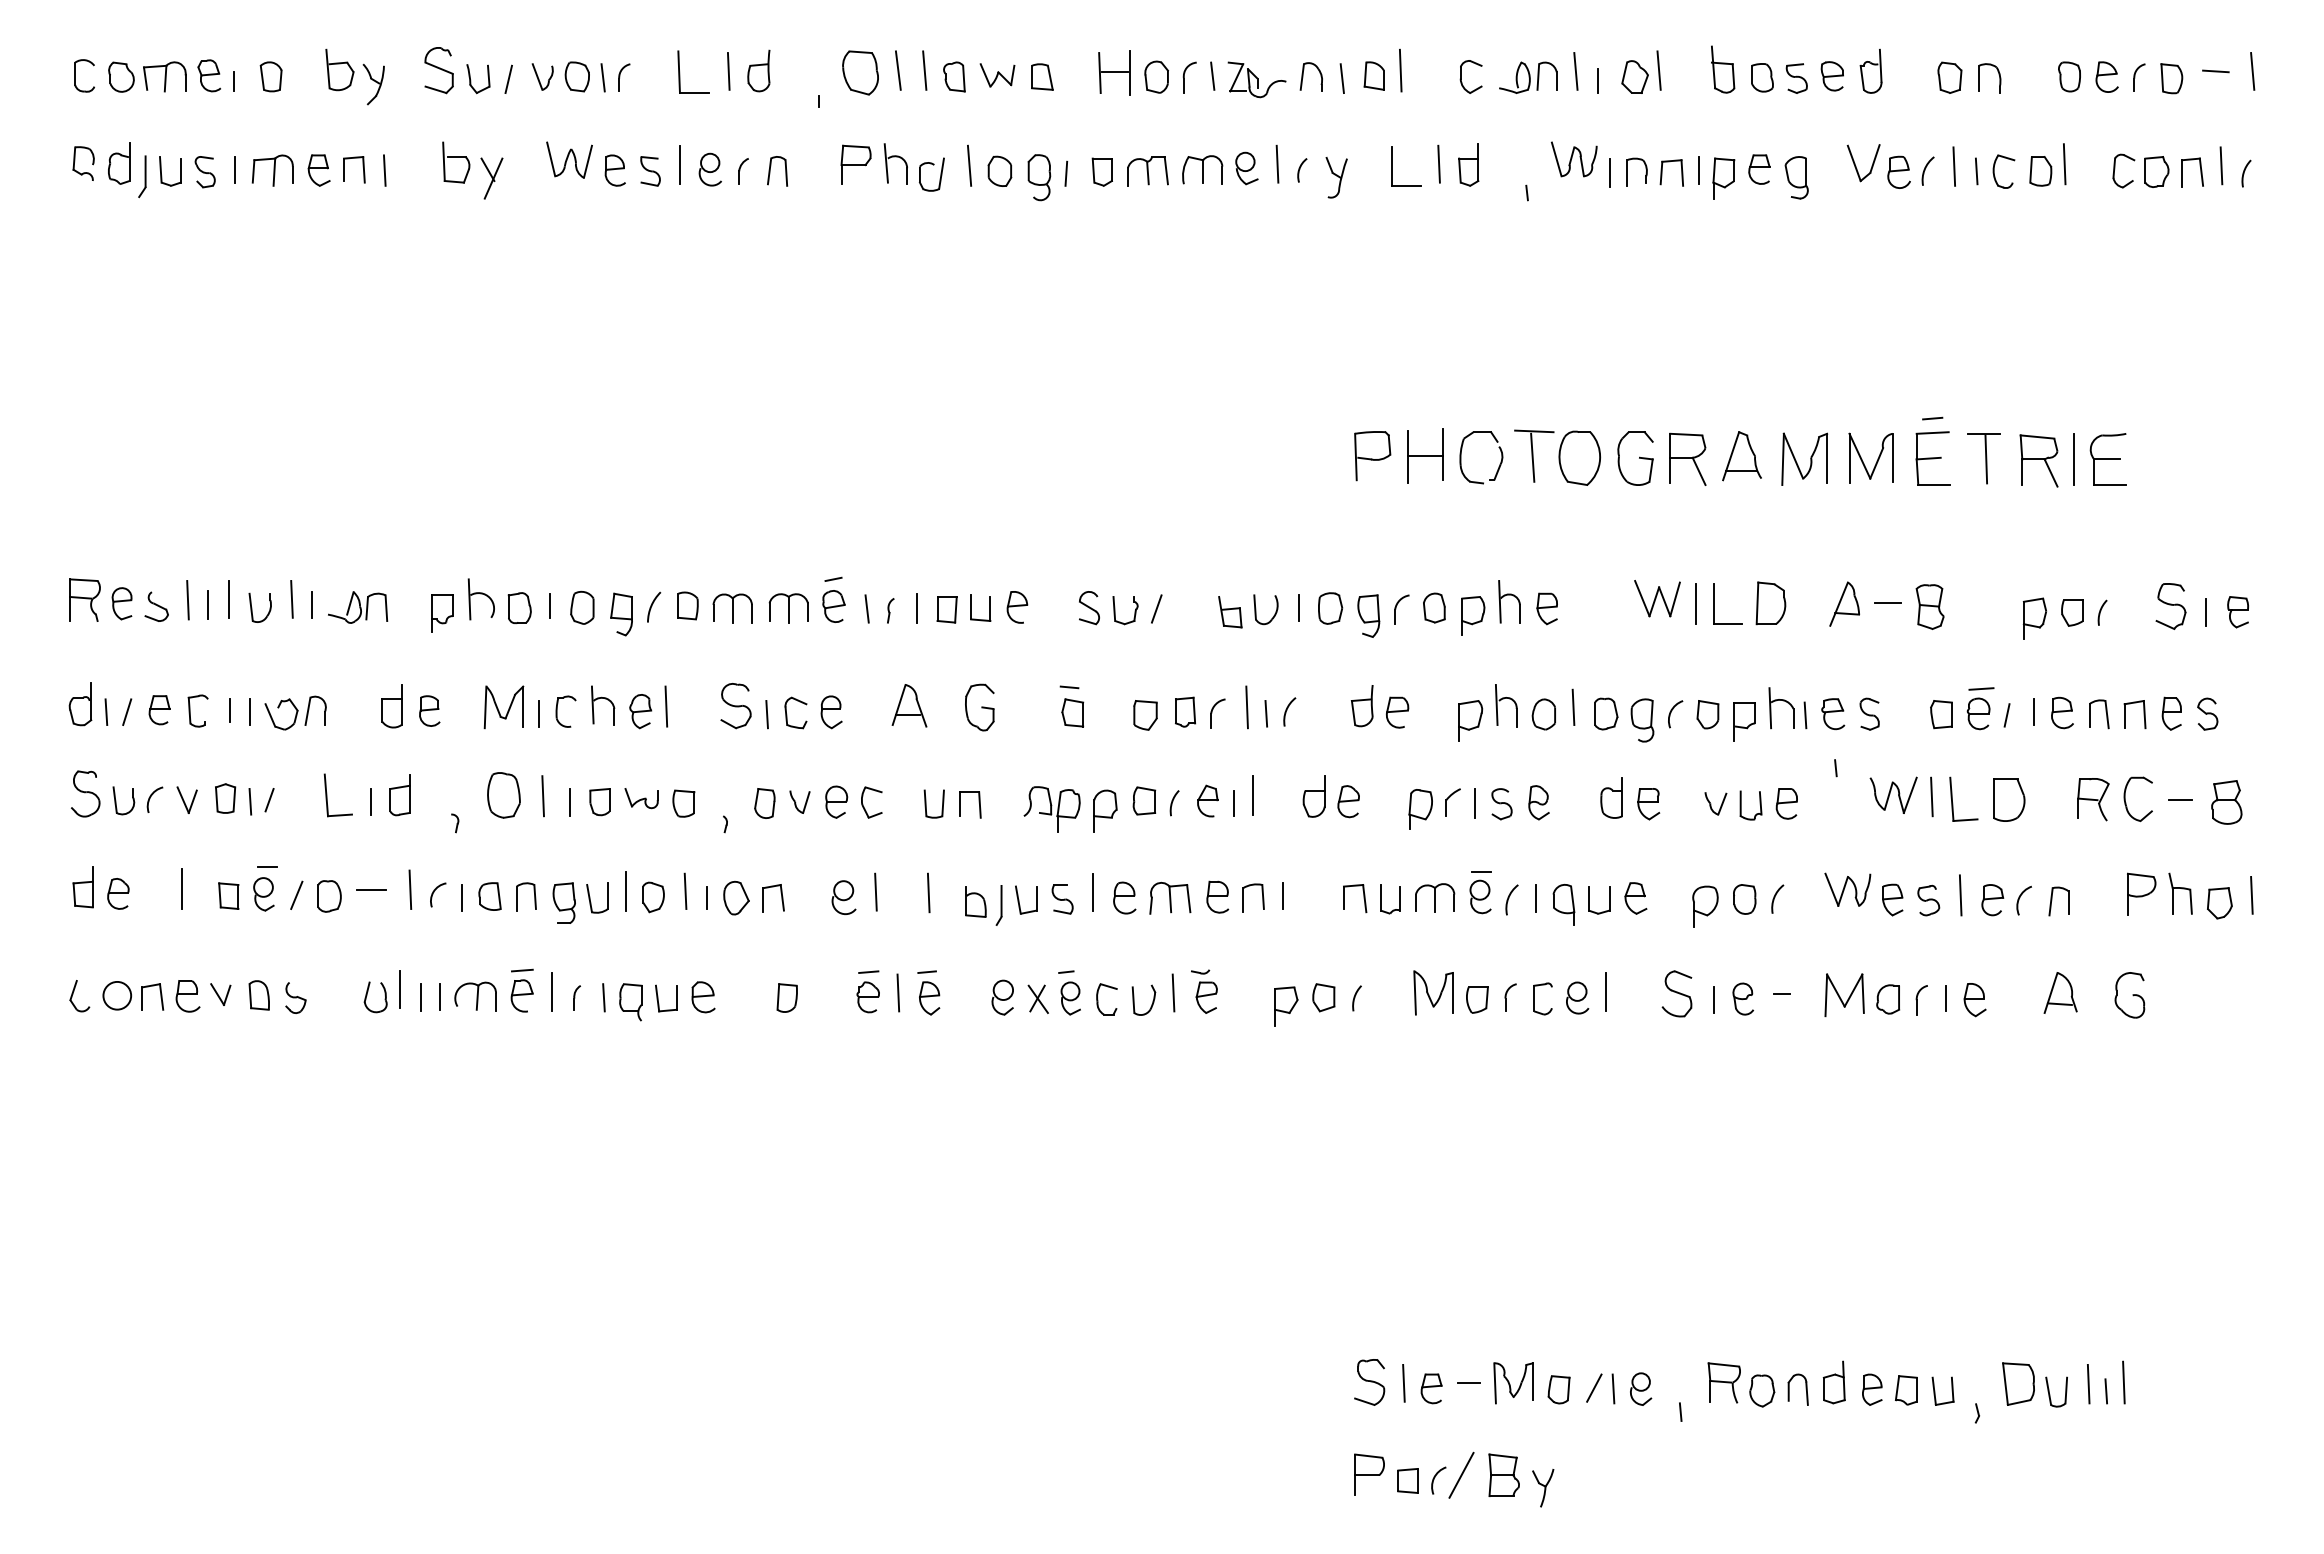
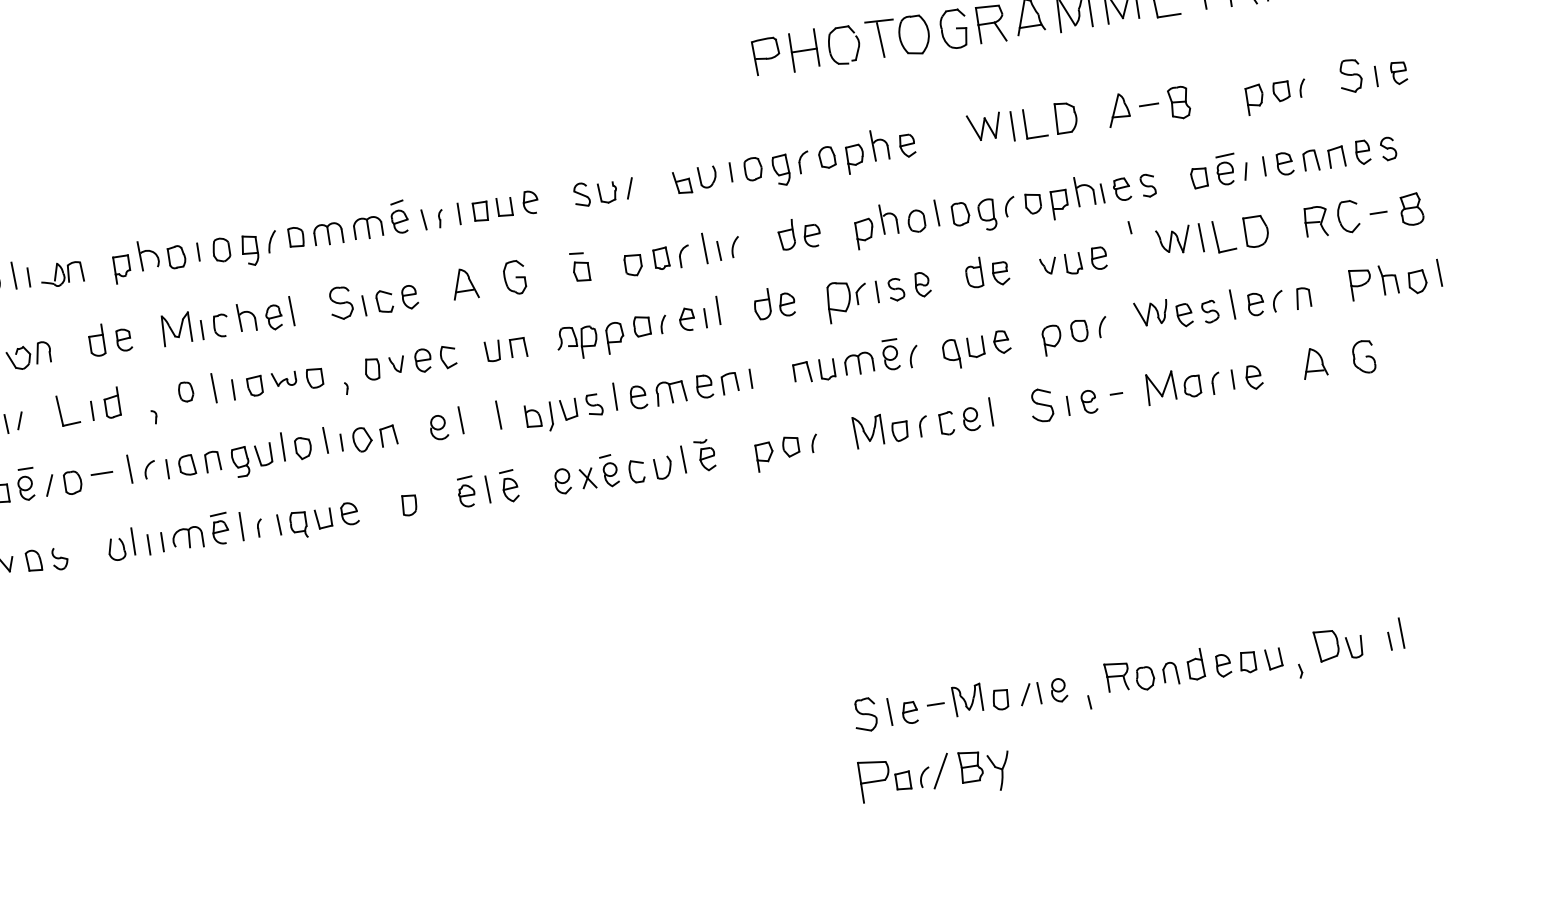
part: (503, 795) -> (185, 392), size x0.6
part: (1420, 809) -> (839, 302), size x1.4
line: (1535, 898) -> (930, 353), removed
line: (2088, 1383) -> (1376, 637), removed
part: (1369, 1474) -> (875, 780), size x1.4
part: (1543, 1488) -> (1000, 771), size x1.4

